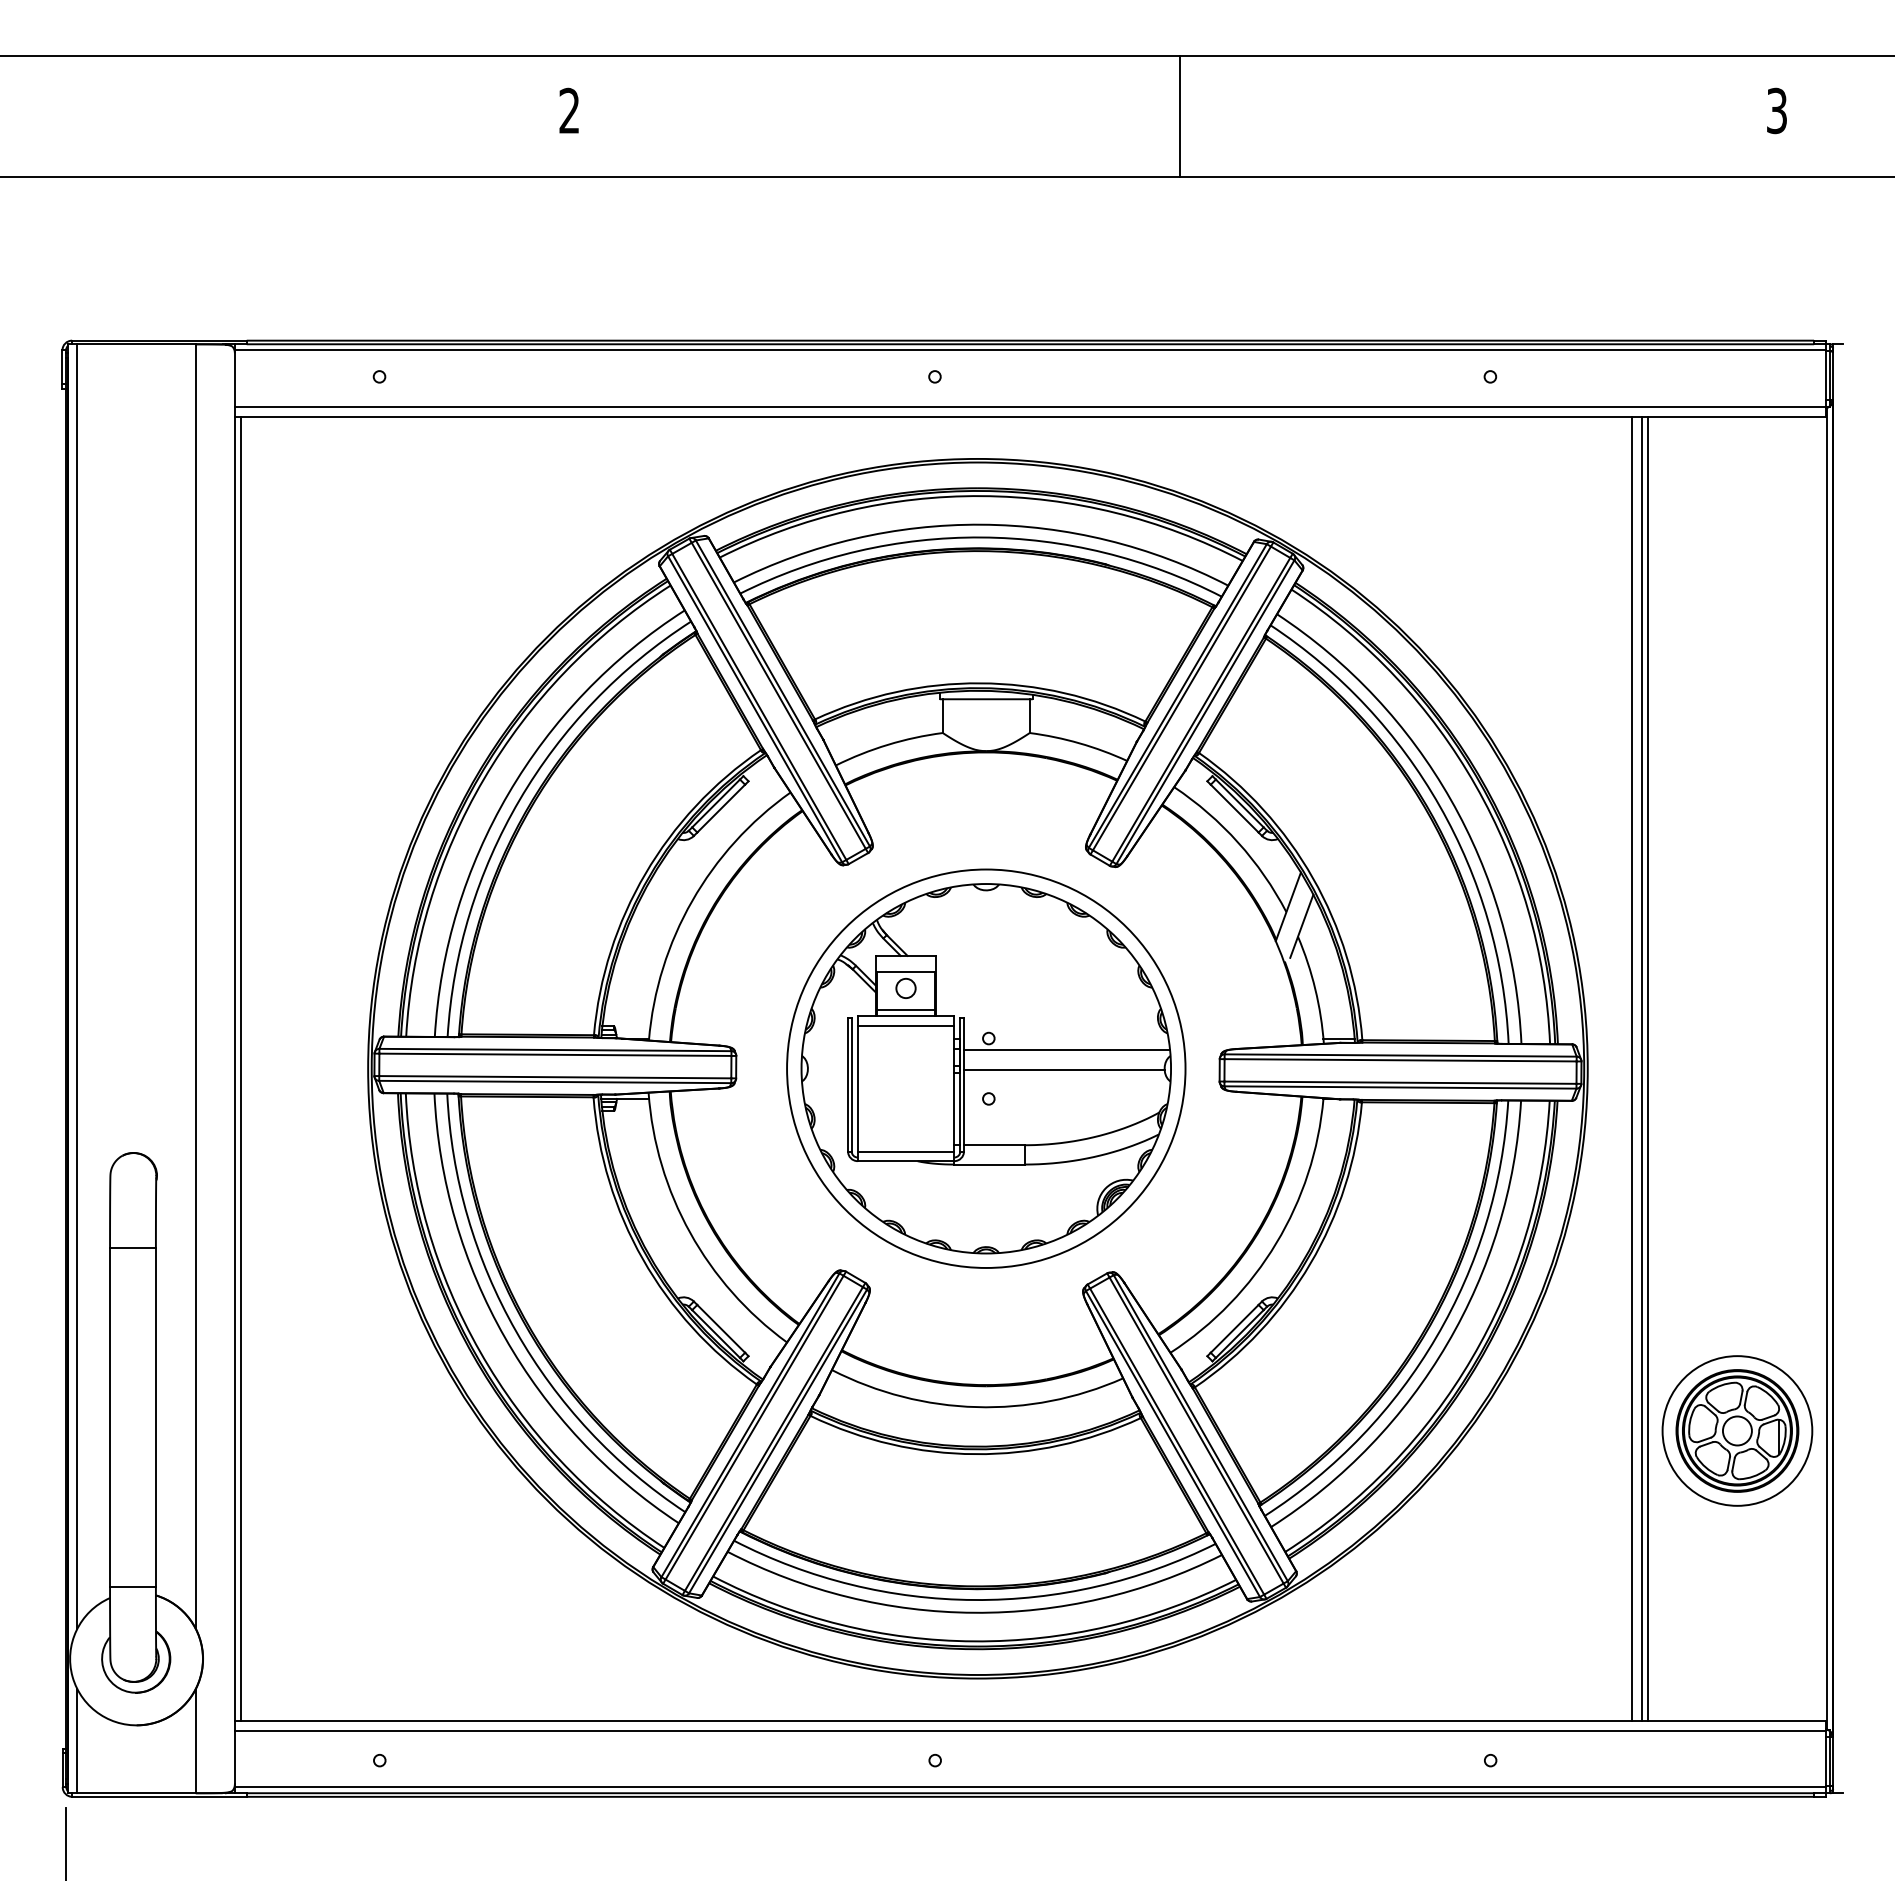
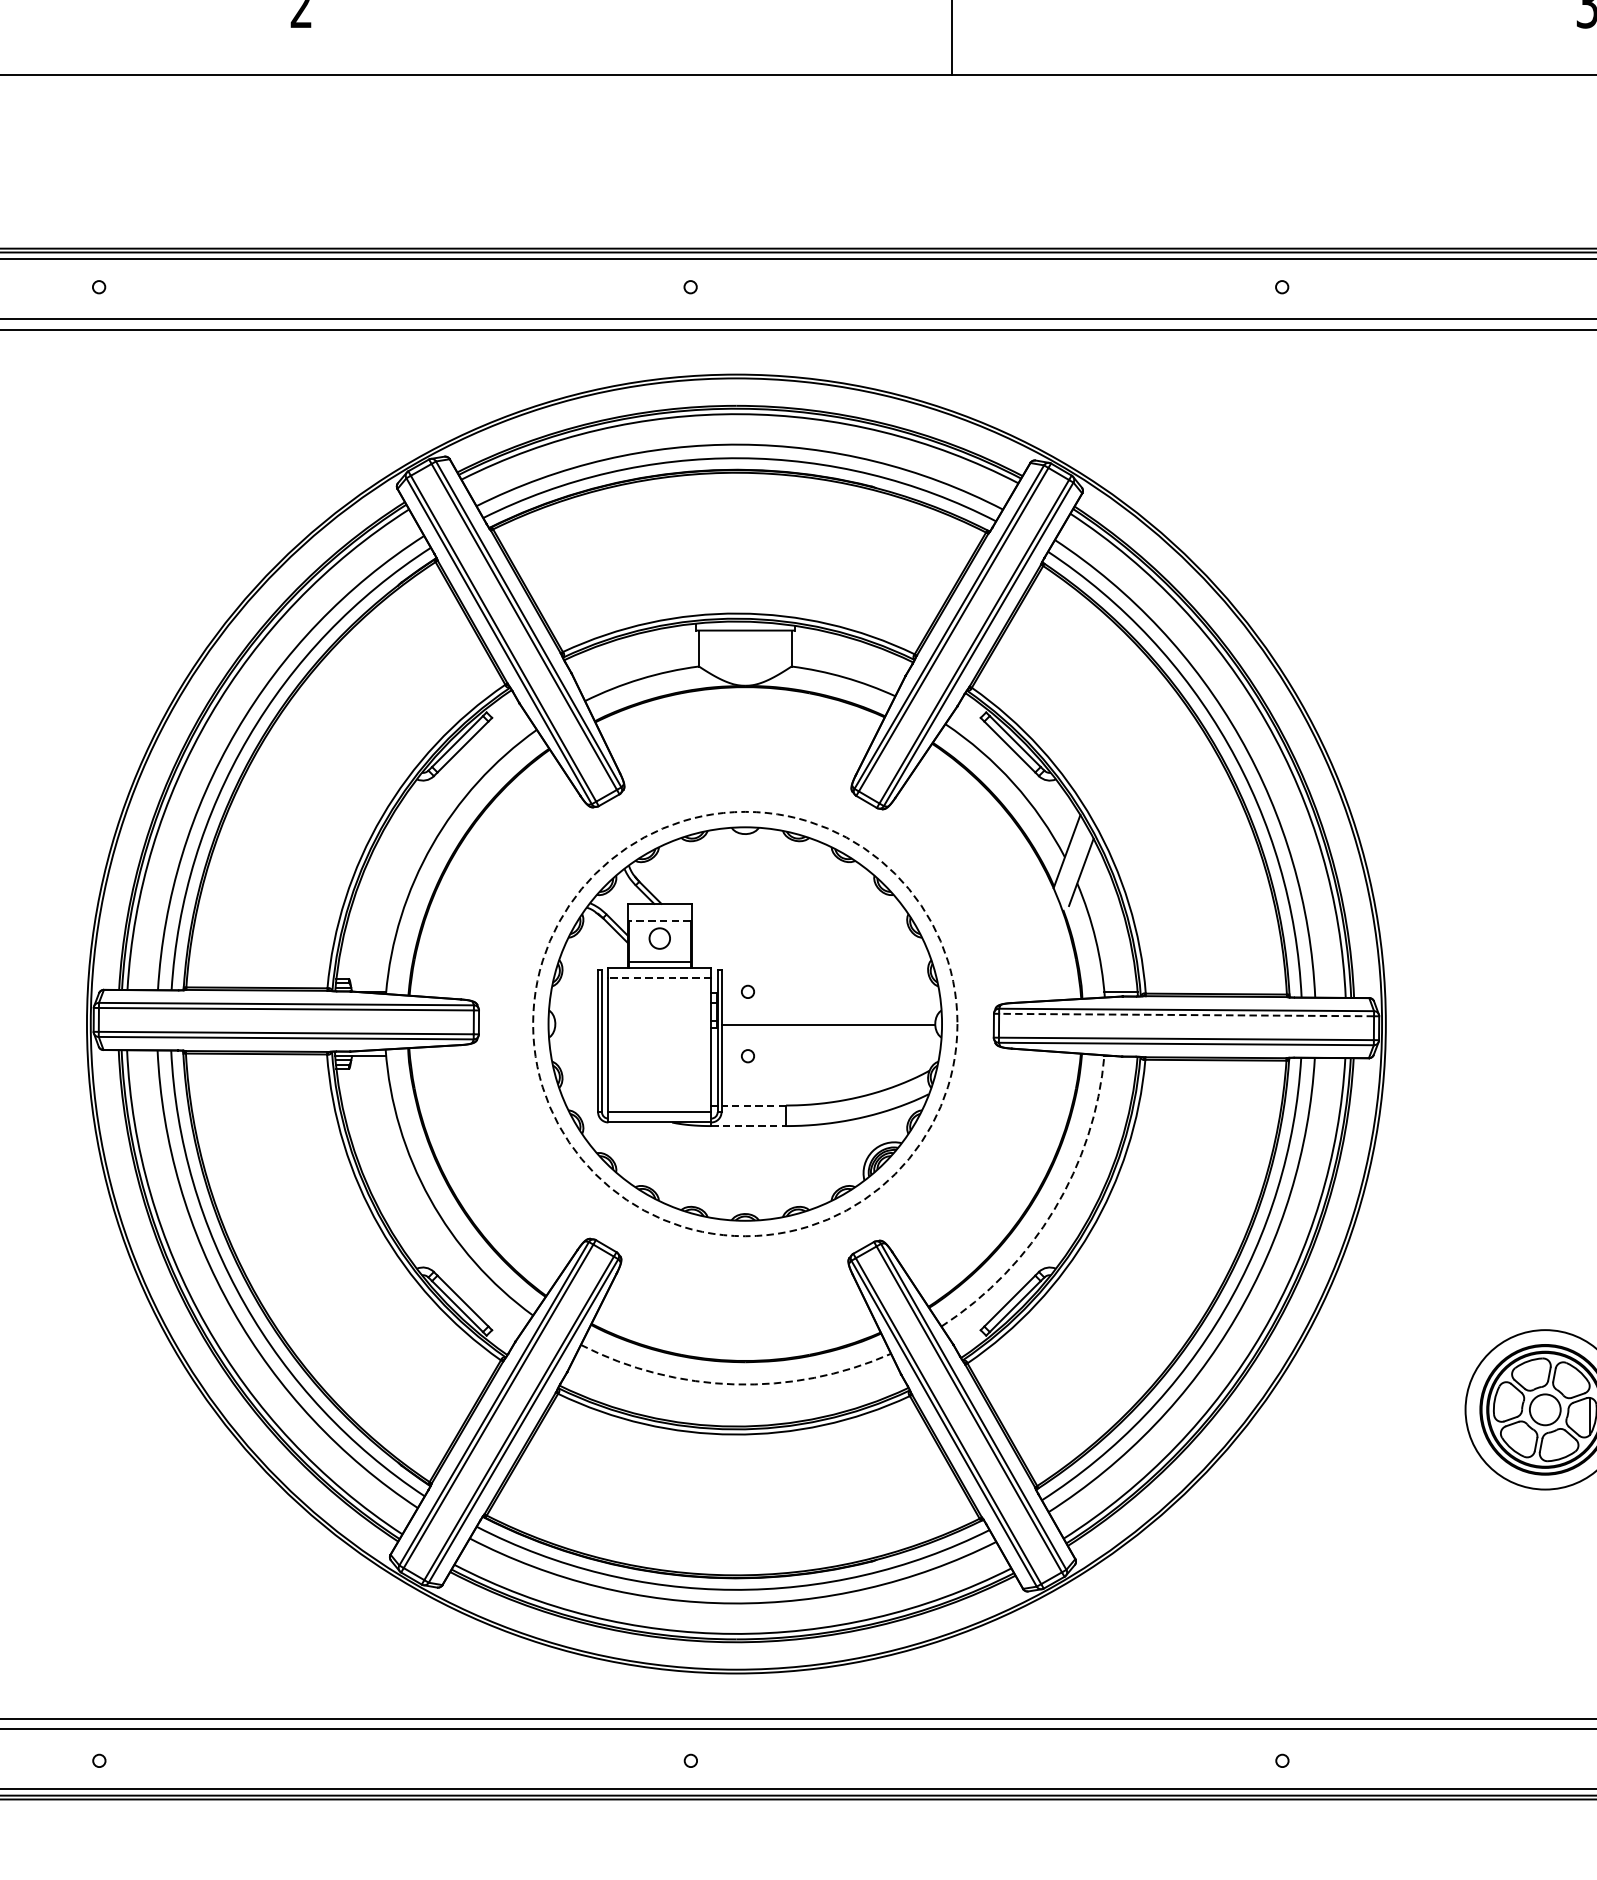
line: (906, 971) -> (660, 920), solid -> dashed
line: (905, 1025) -> (659, 977), solid -> dashed
line: (1066, 1050) -> (830, 1004), removed
line: (1400, 1060) -> (1186, 1015), solid -> dashed
circle: (986, 1068) -> (745, 1023), solid -> dashed
line: (1632, 1068) -> (1433, 1023), removed
line: (1642, 1068) -> (1444, 1023), removed
line: (1648, 1068) -> (1450, 1023), removed
line: (993, 1145) -> (752, 1105), solid -> dashed
line: (989, 1164) -> (748, 1126), solid -> dashed
arc: (1276, 1243) -> (1054, 1210), solid -> dashed
arc: (976, 1407) -> (734, 1384), solid -> dashed

